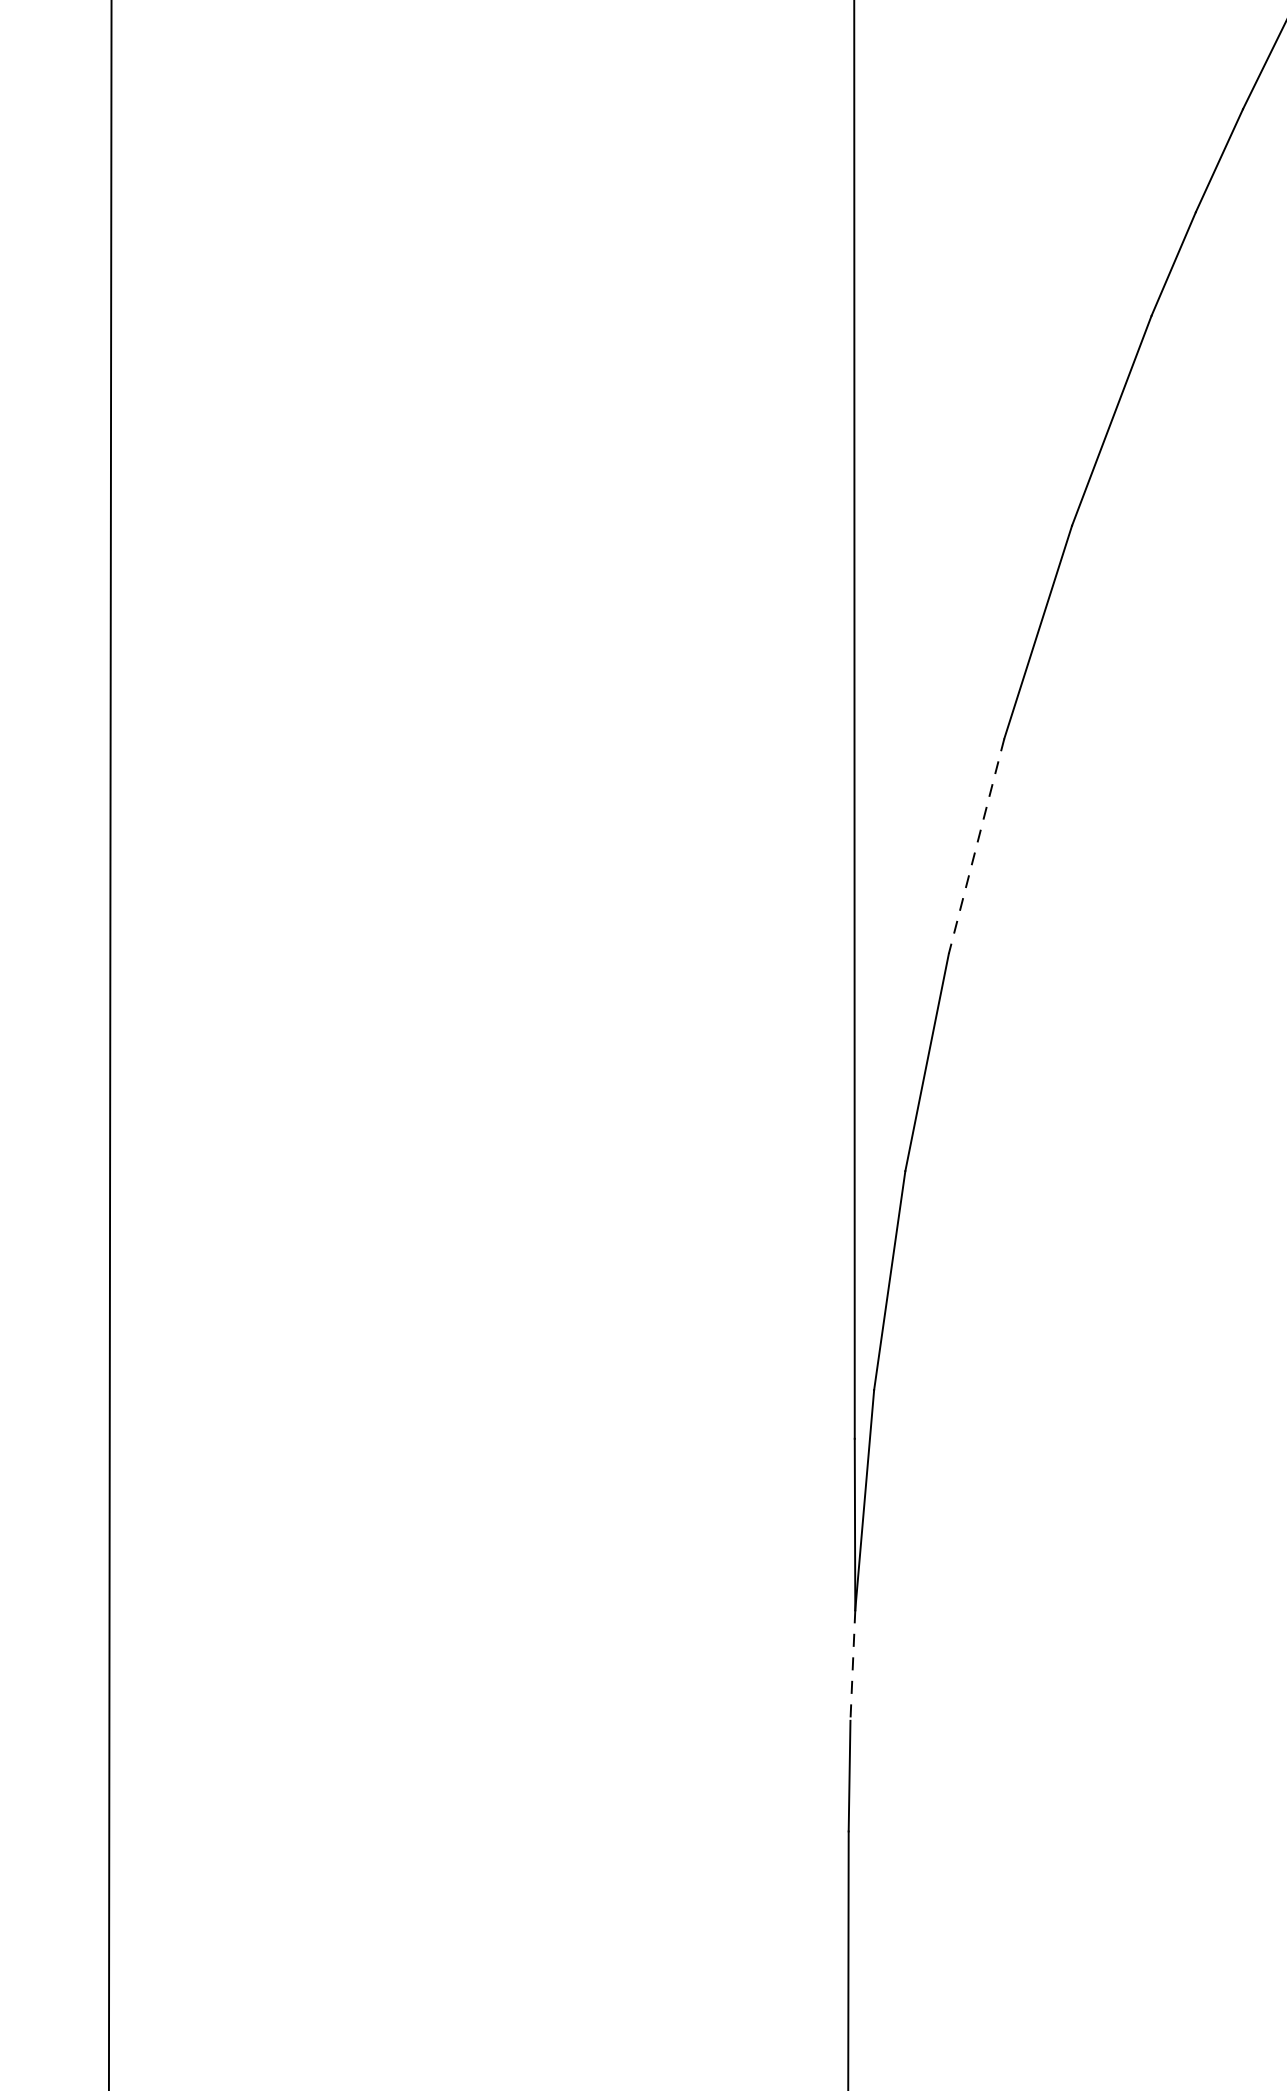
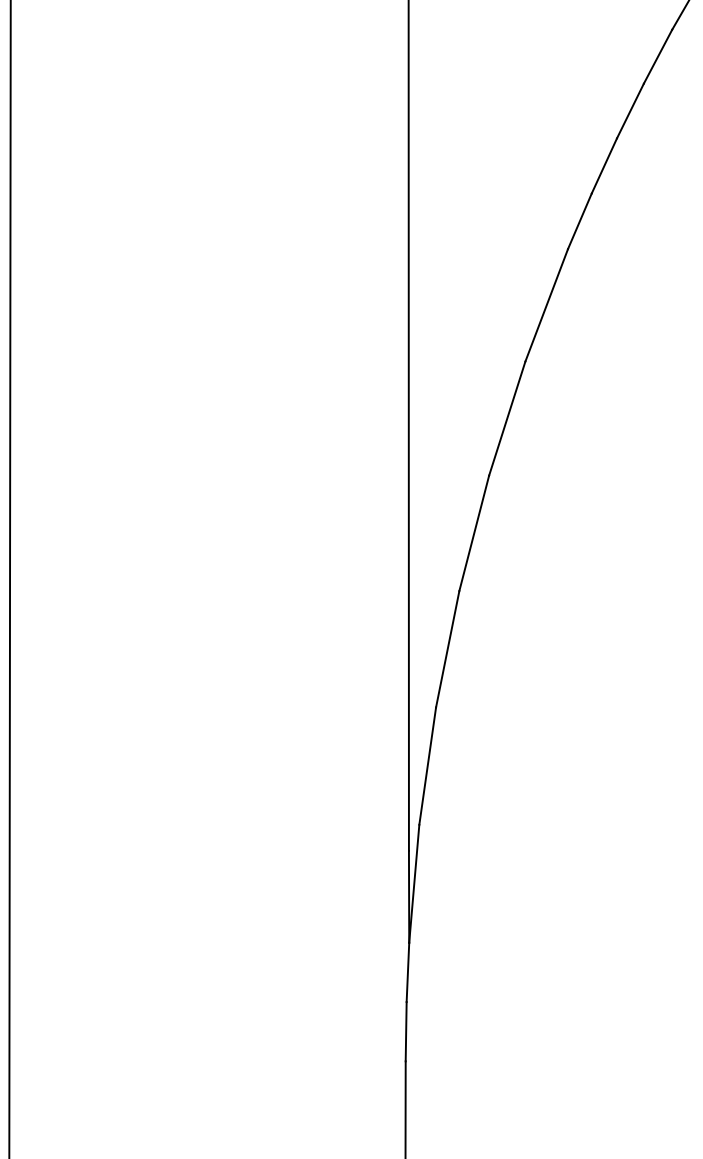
line: (977, 846) -> (474, 533), dashed -> solid
line: (852, 1665) -> (407, 972), dashed -> solid

